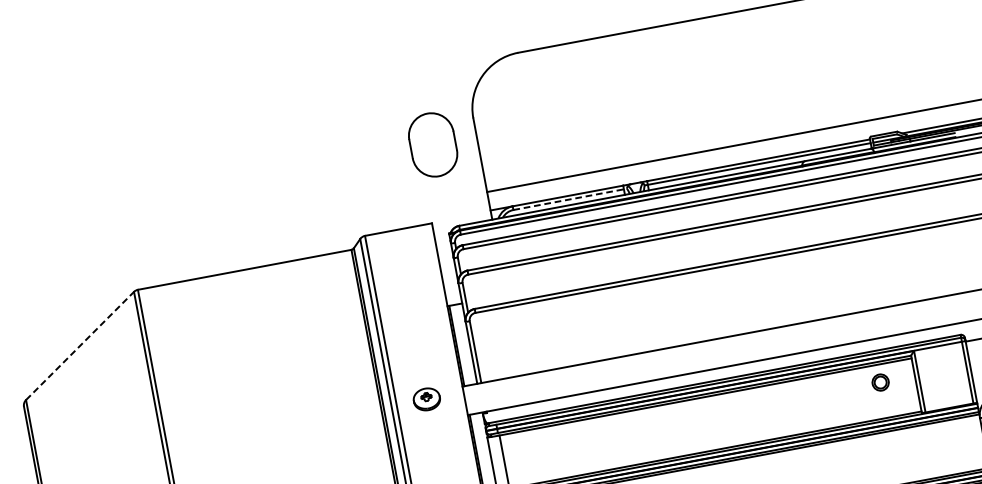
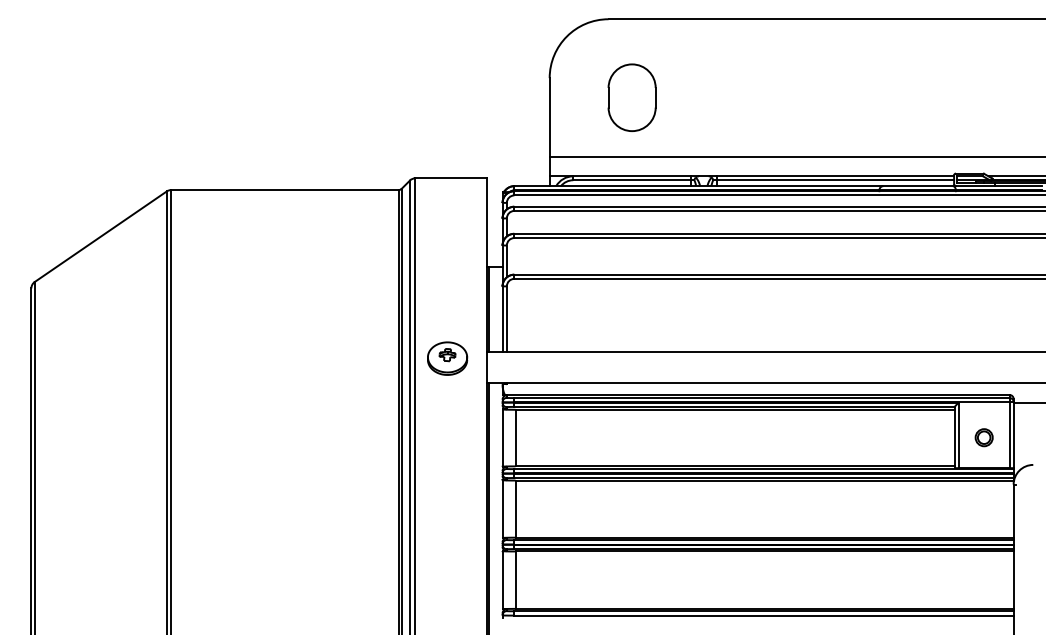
part: (432, 144) -> (631, 97), moved
line: (569, 199) -> (633, 180), dashed -> solid
line: (80, 345) -> (101, 236), dashed -> solid
part: (879, 382) -> (983, 437), moved
part: (426, 399) -> (447, 358), size x1.43

